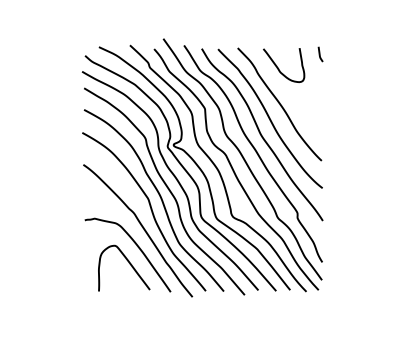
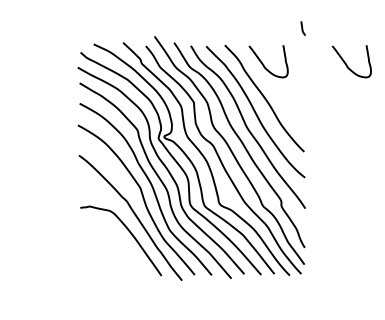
curve: (320, 54) -> (303, 28), moved
curve: (367, 68) -> (347, 64), added
curve: (129, 264) -> (122, 249), removed

